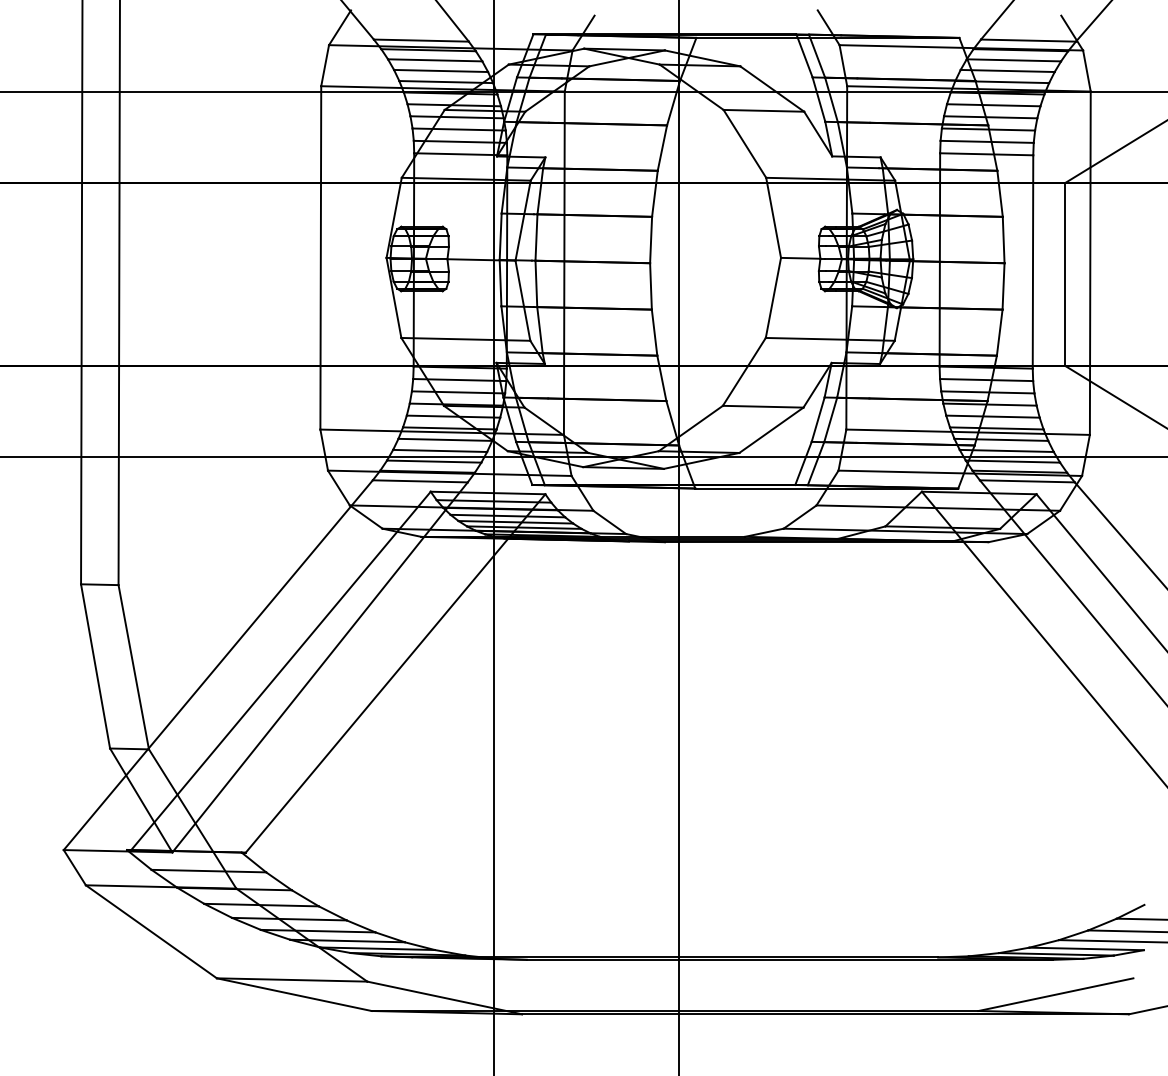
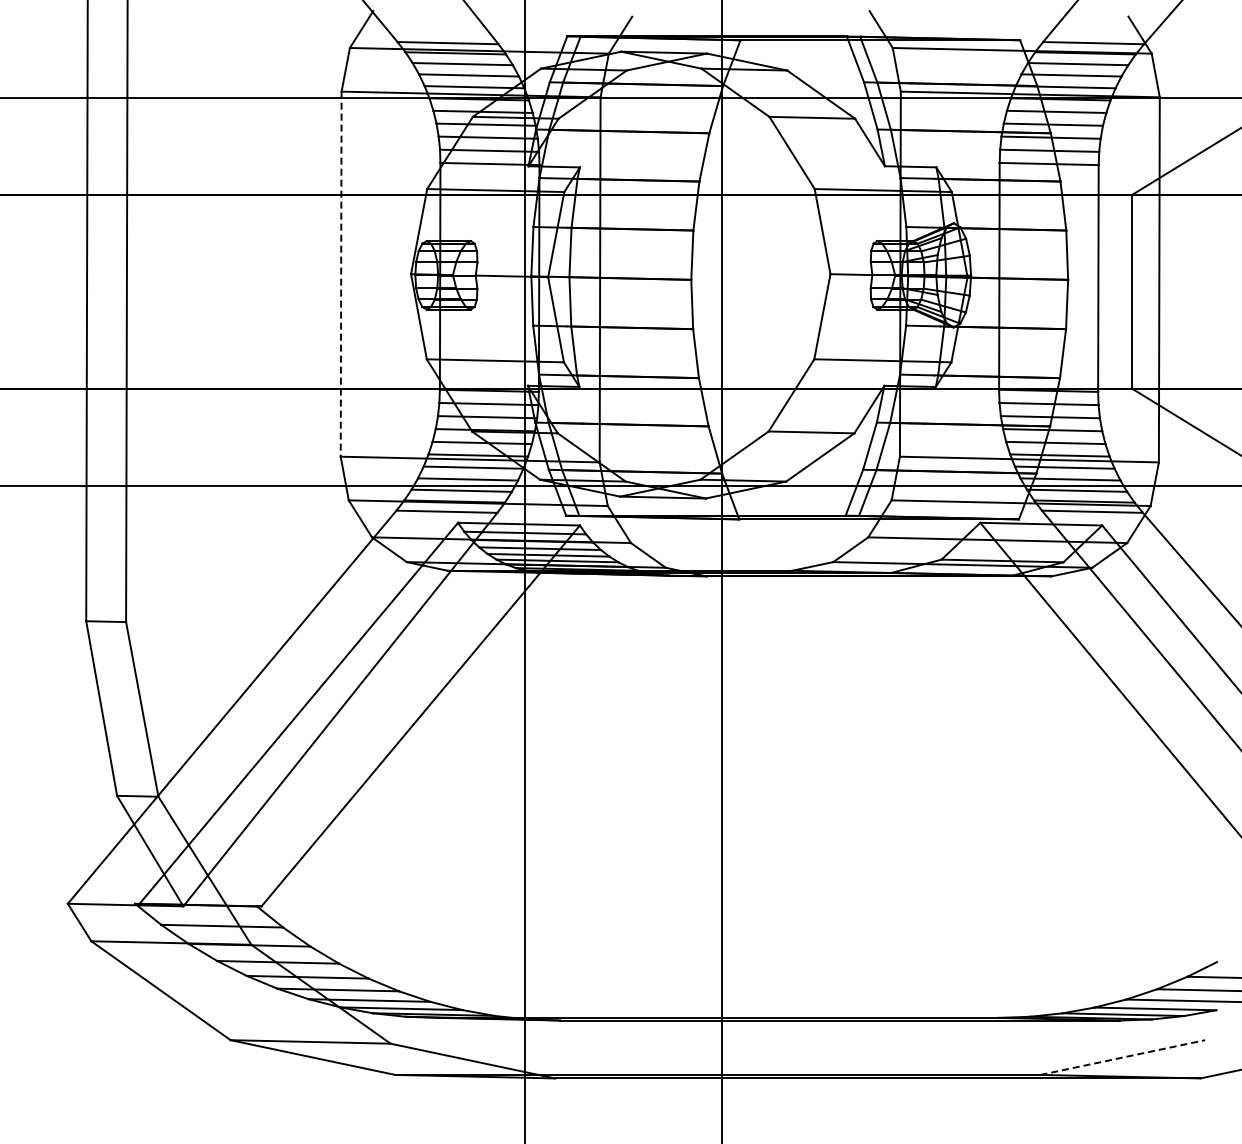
line: (321, 258) -> (341, 274), solid -> dashed
line: (1056, 994) -> (1123, 1057), solid -> dashed

